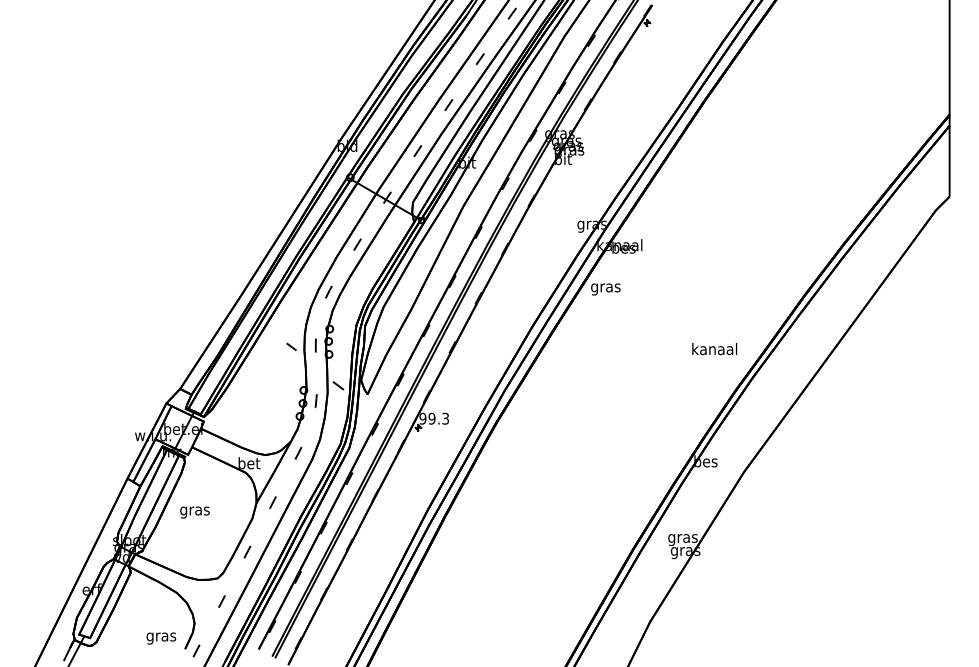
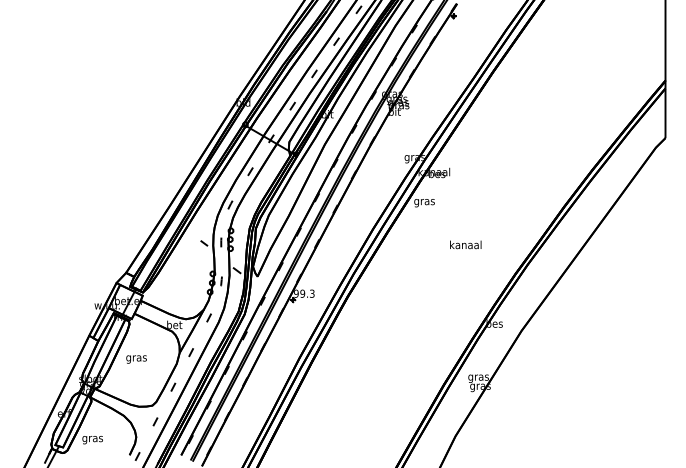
text: (714, 349) -> (465, 245), moved
text: (161, 638) -> (92, 440), moved

